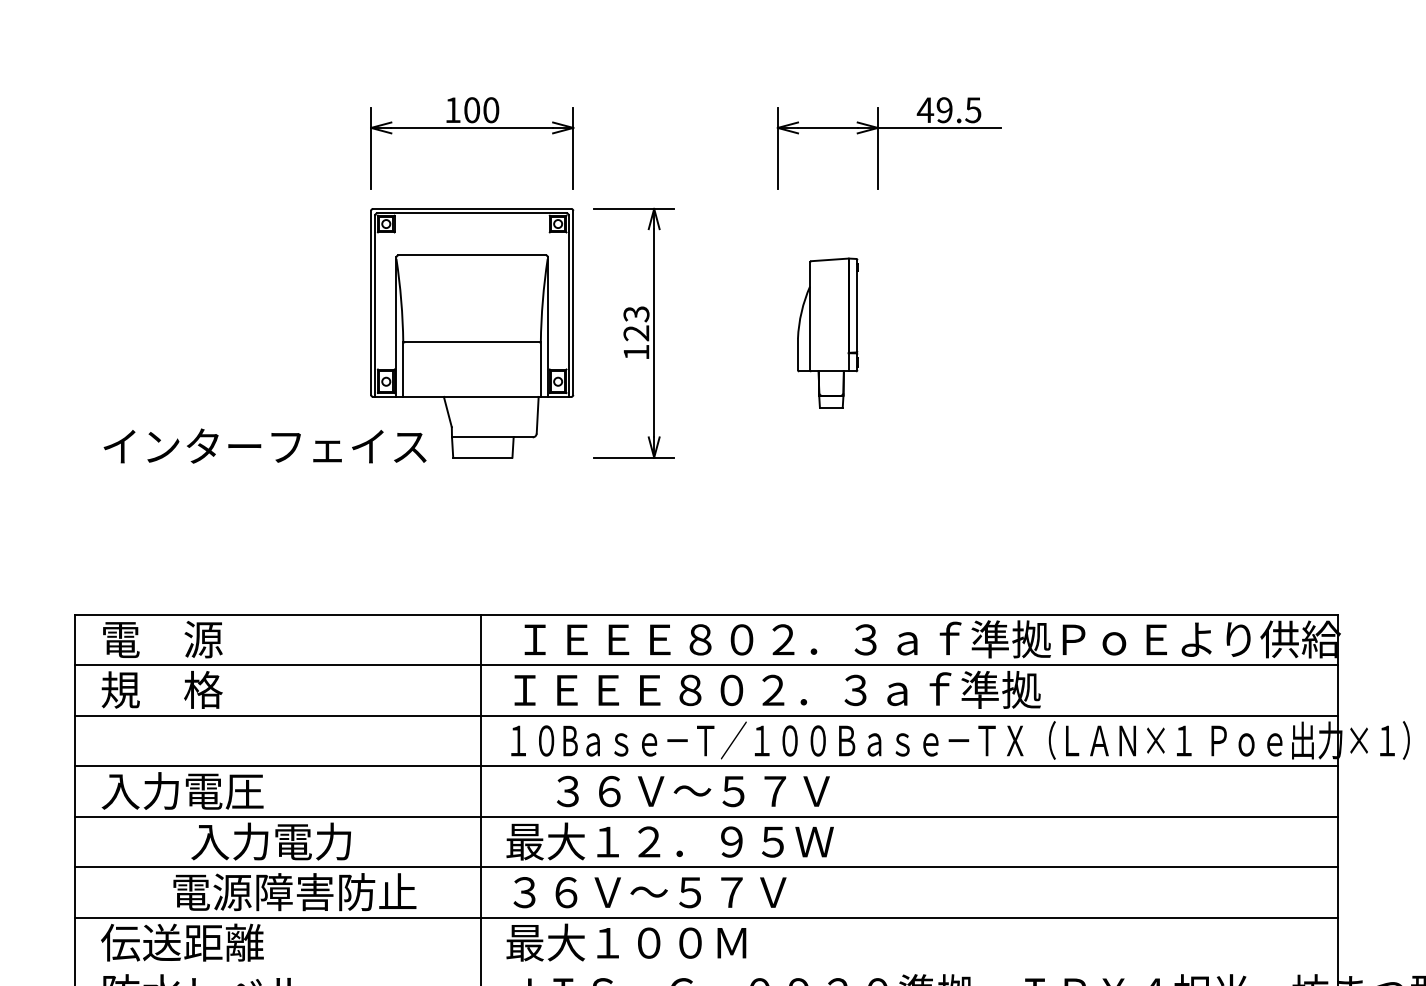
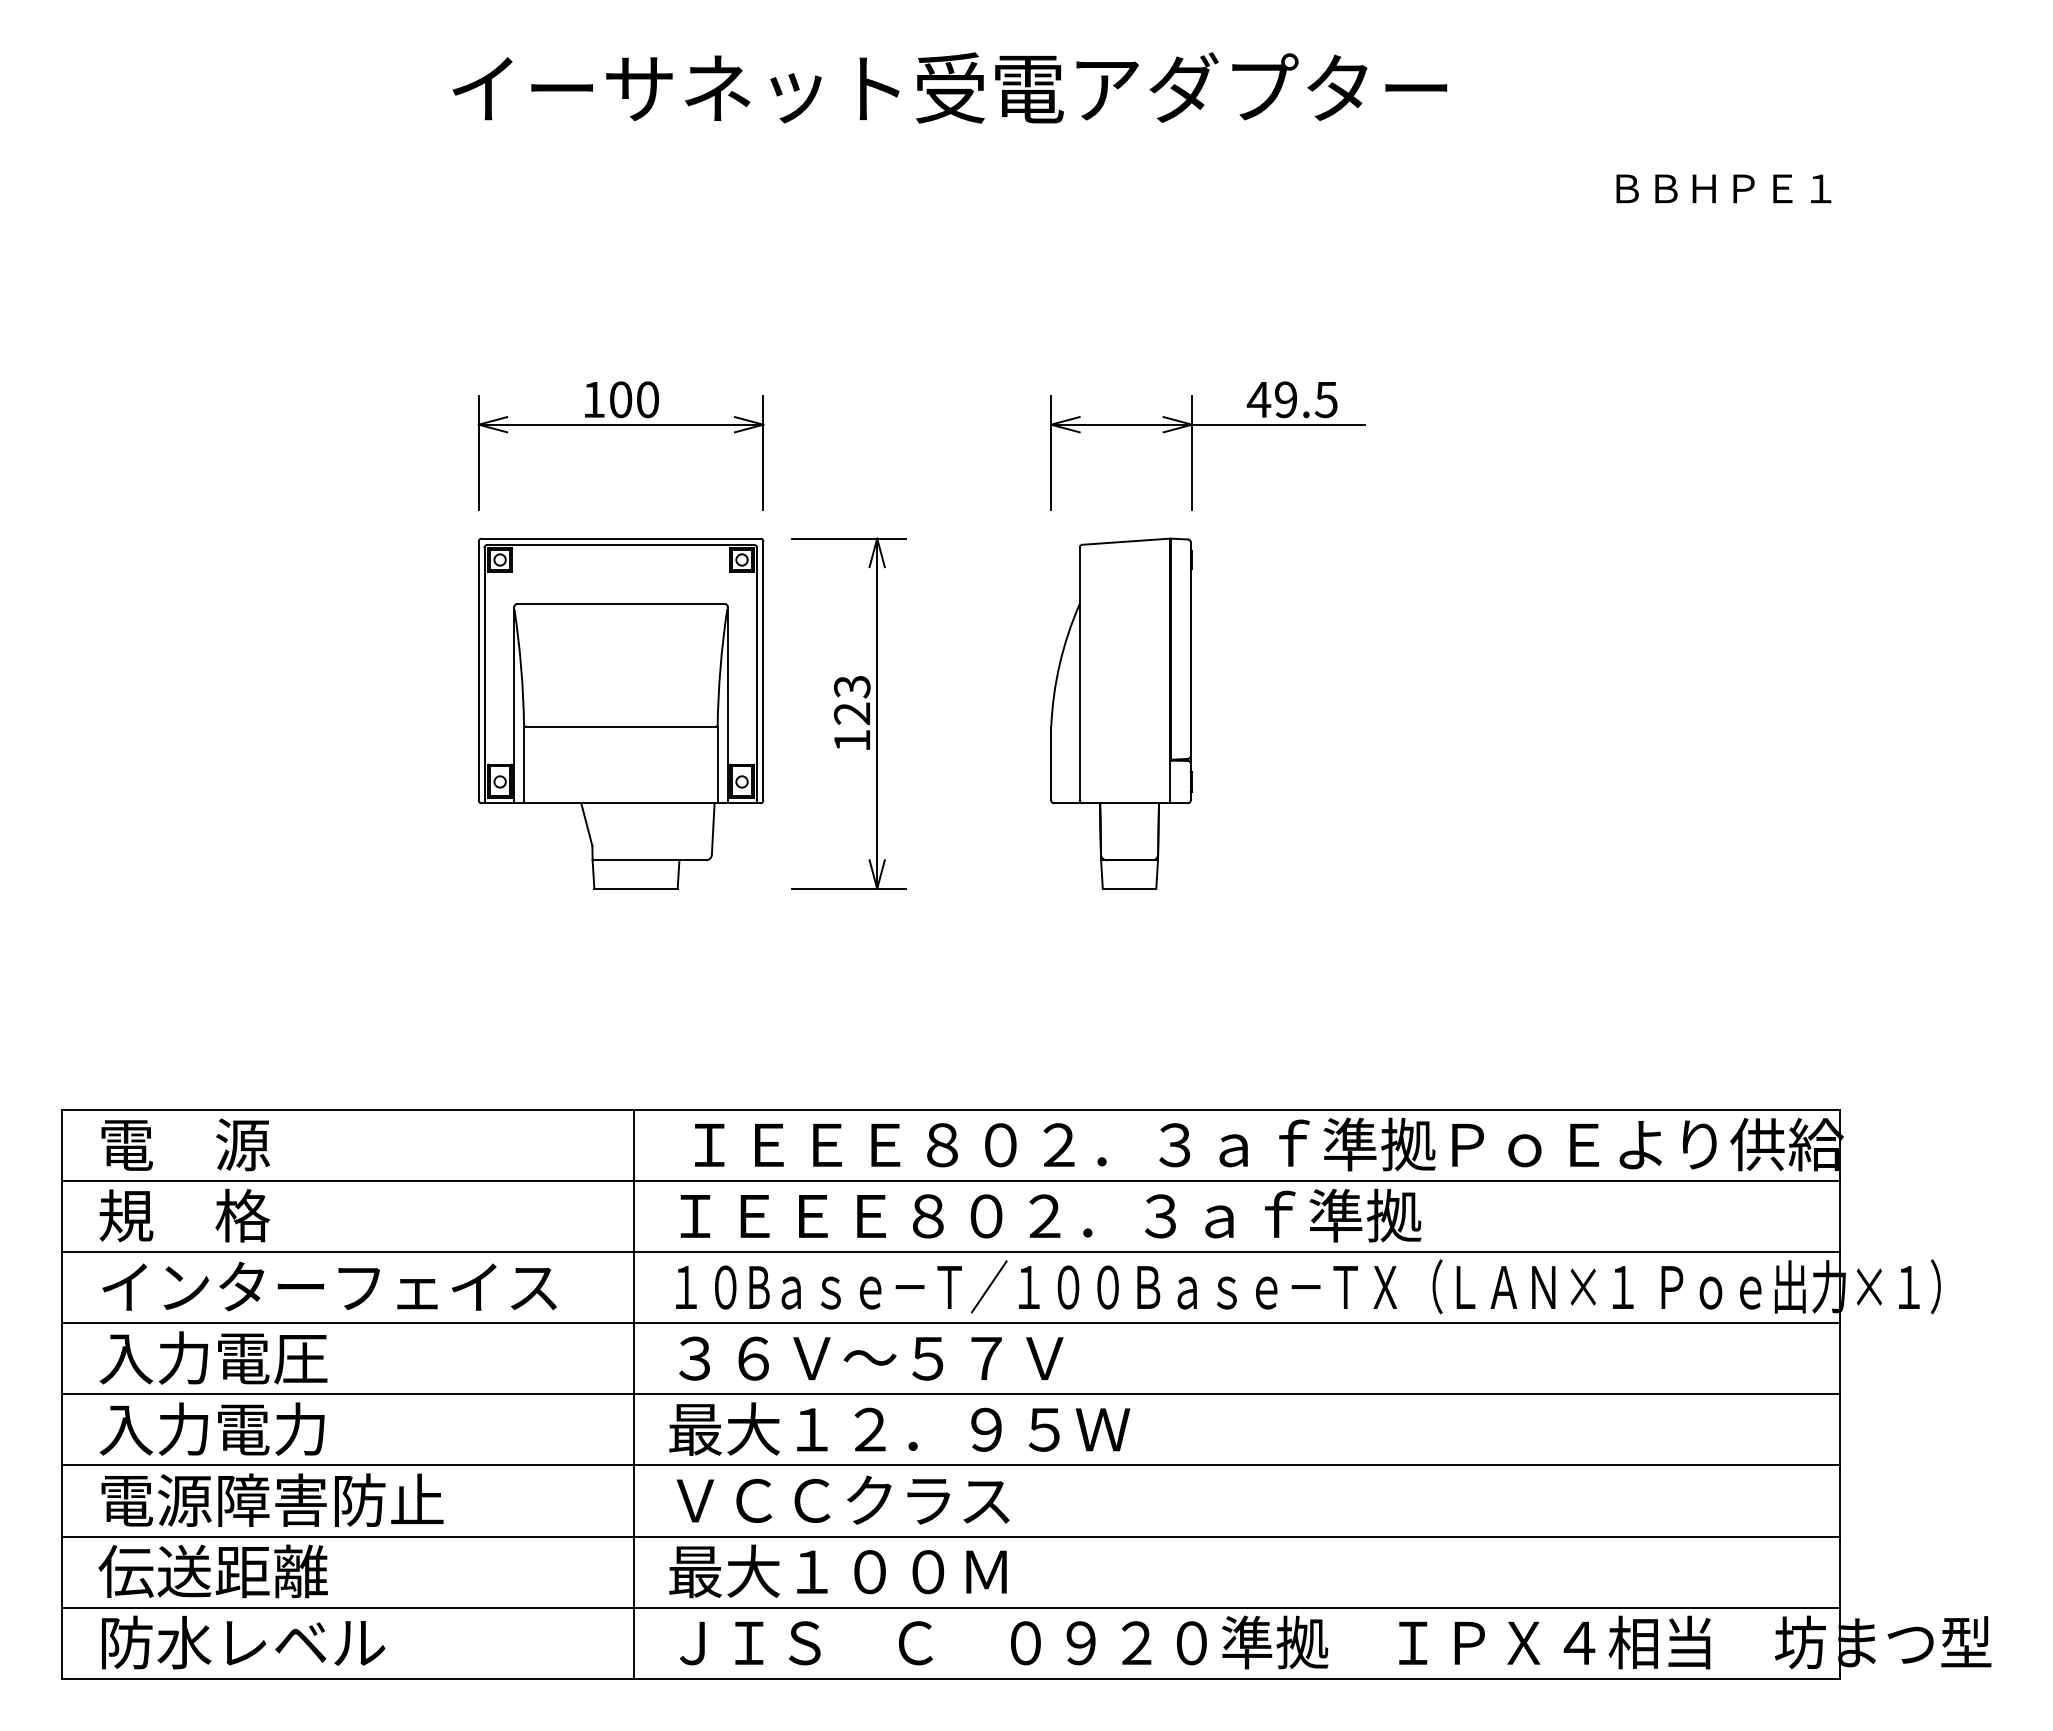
part: (827, 333) -> (1121, 713), size x1.67
text: (265, 446) -> (329, 1286), moved
text: (693, 791) -> (871, 1358), moved
text: (270, 841) -> (211, 1428), moved
text: (294, 891) -> (272, 1499), moved
text: (648, 891) -> (869, 1499), ３６Ｖ～５７Ｖ -> ＶＣＣクラス
line: (706, 968) -> (950, 1607), added

